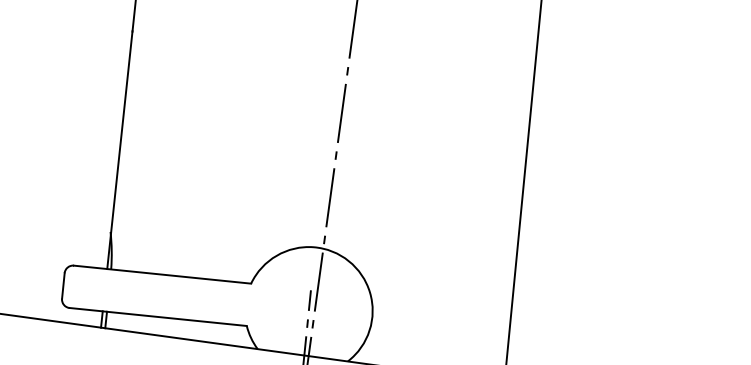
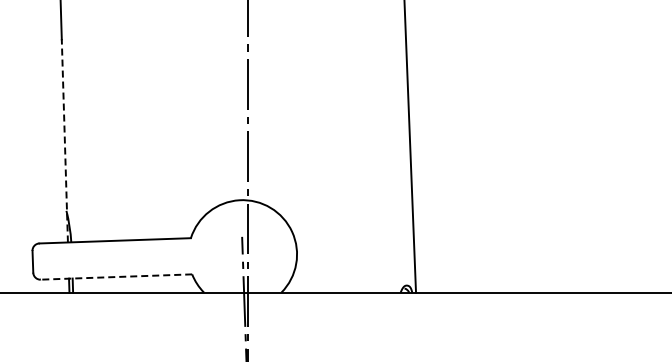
line: (119, 149) -> (64, 140), solid -> dashed
line: (158, 317) -> (116, 277), solid -> dashed

